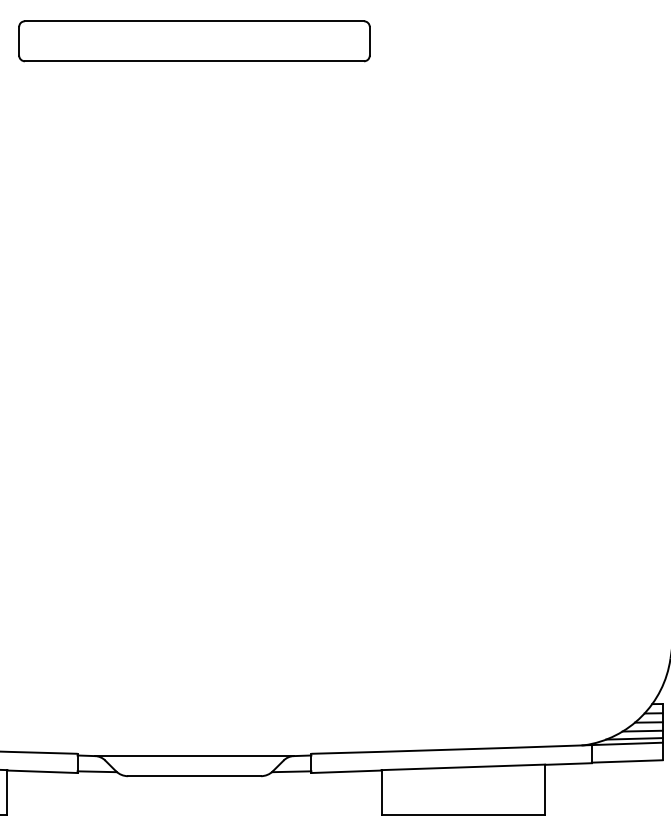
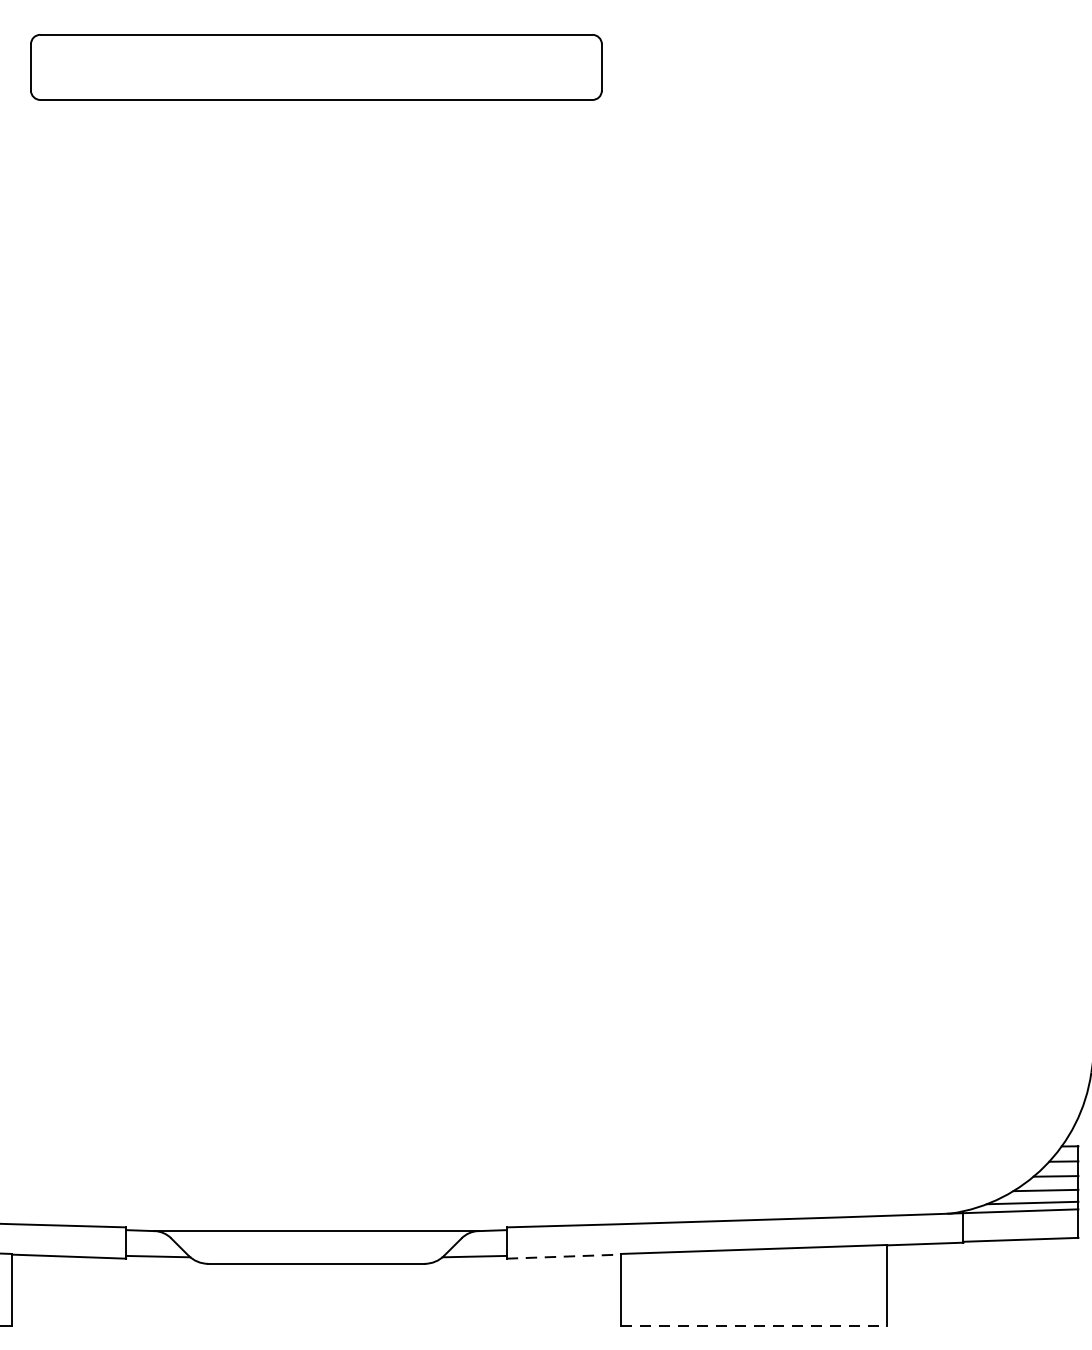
line: (346, 771) -> (563, 1256), solid -> dashed
line: (463, 814) -> (754, 1326), solid -> dashed

